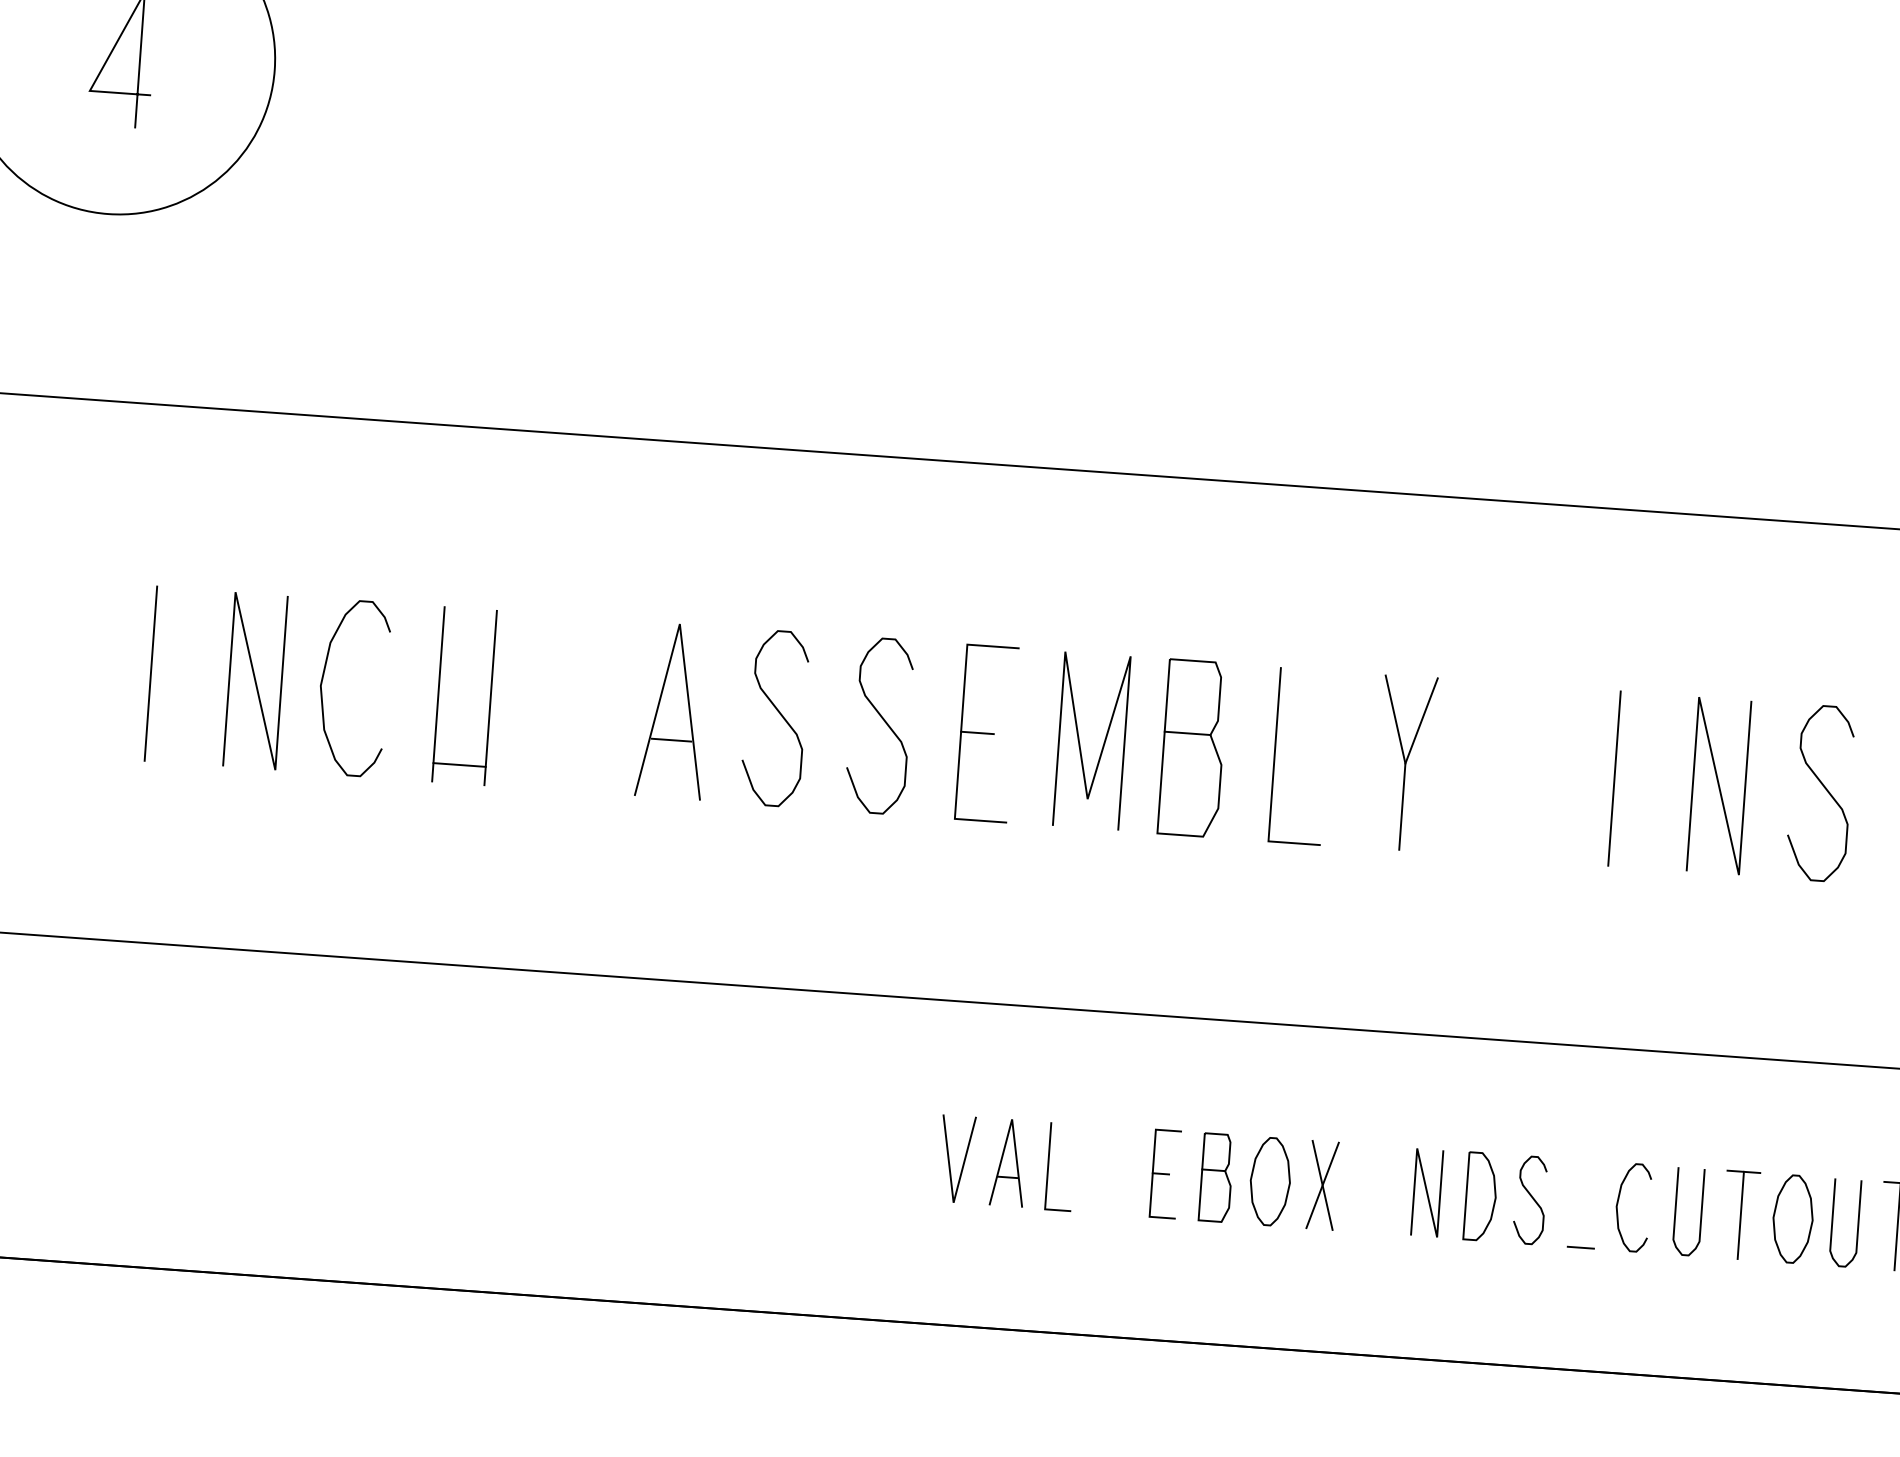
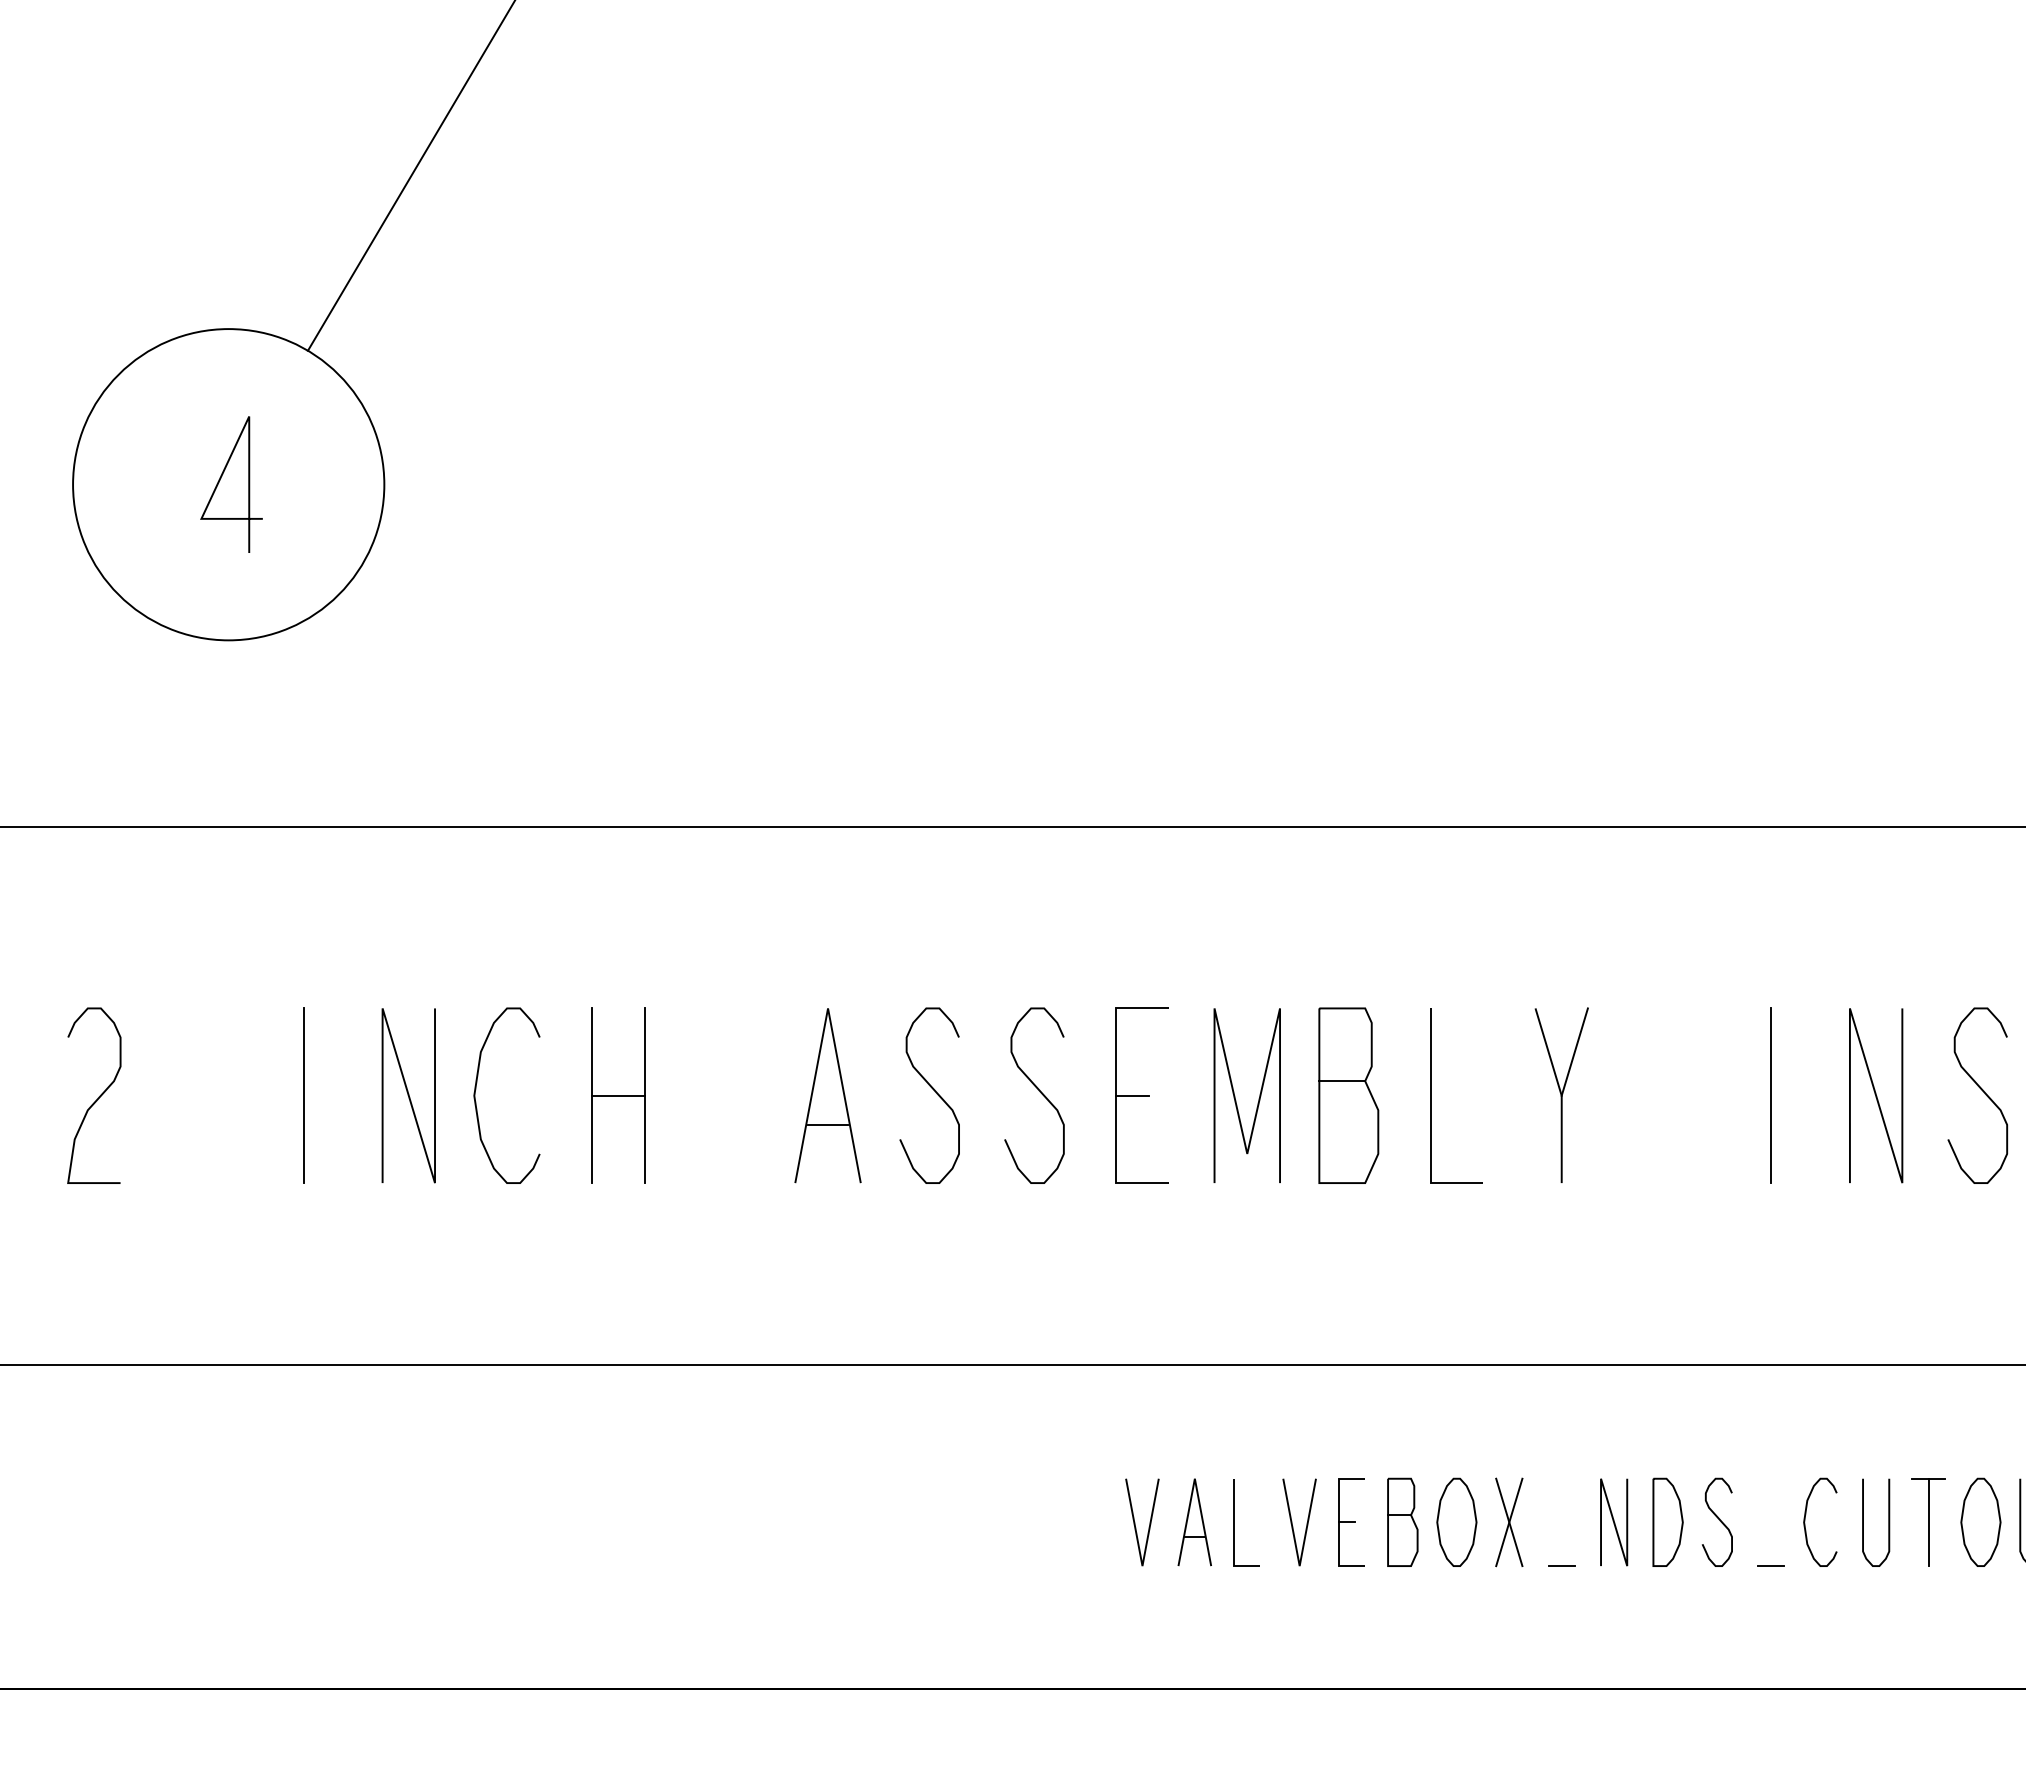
line: (459, 764) -> (618, 1095), moved
line: (1106, 1170) -> (1292, 1522), added
line: (1371, 1233) -> (1561, 1566), added

